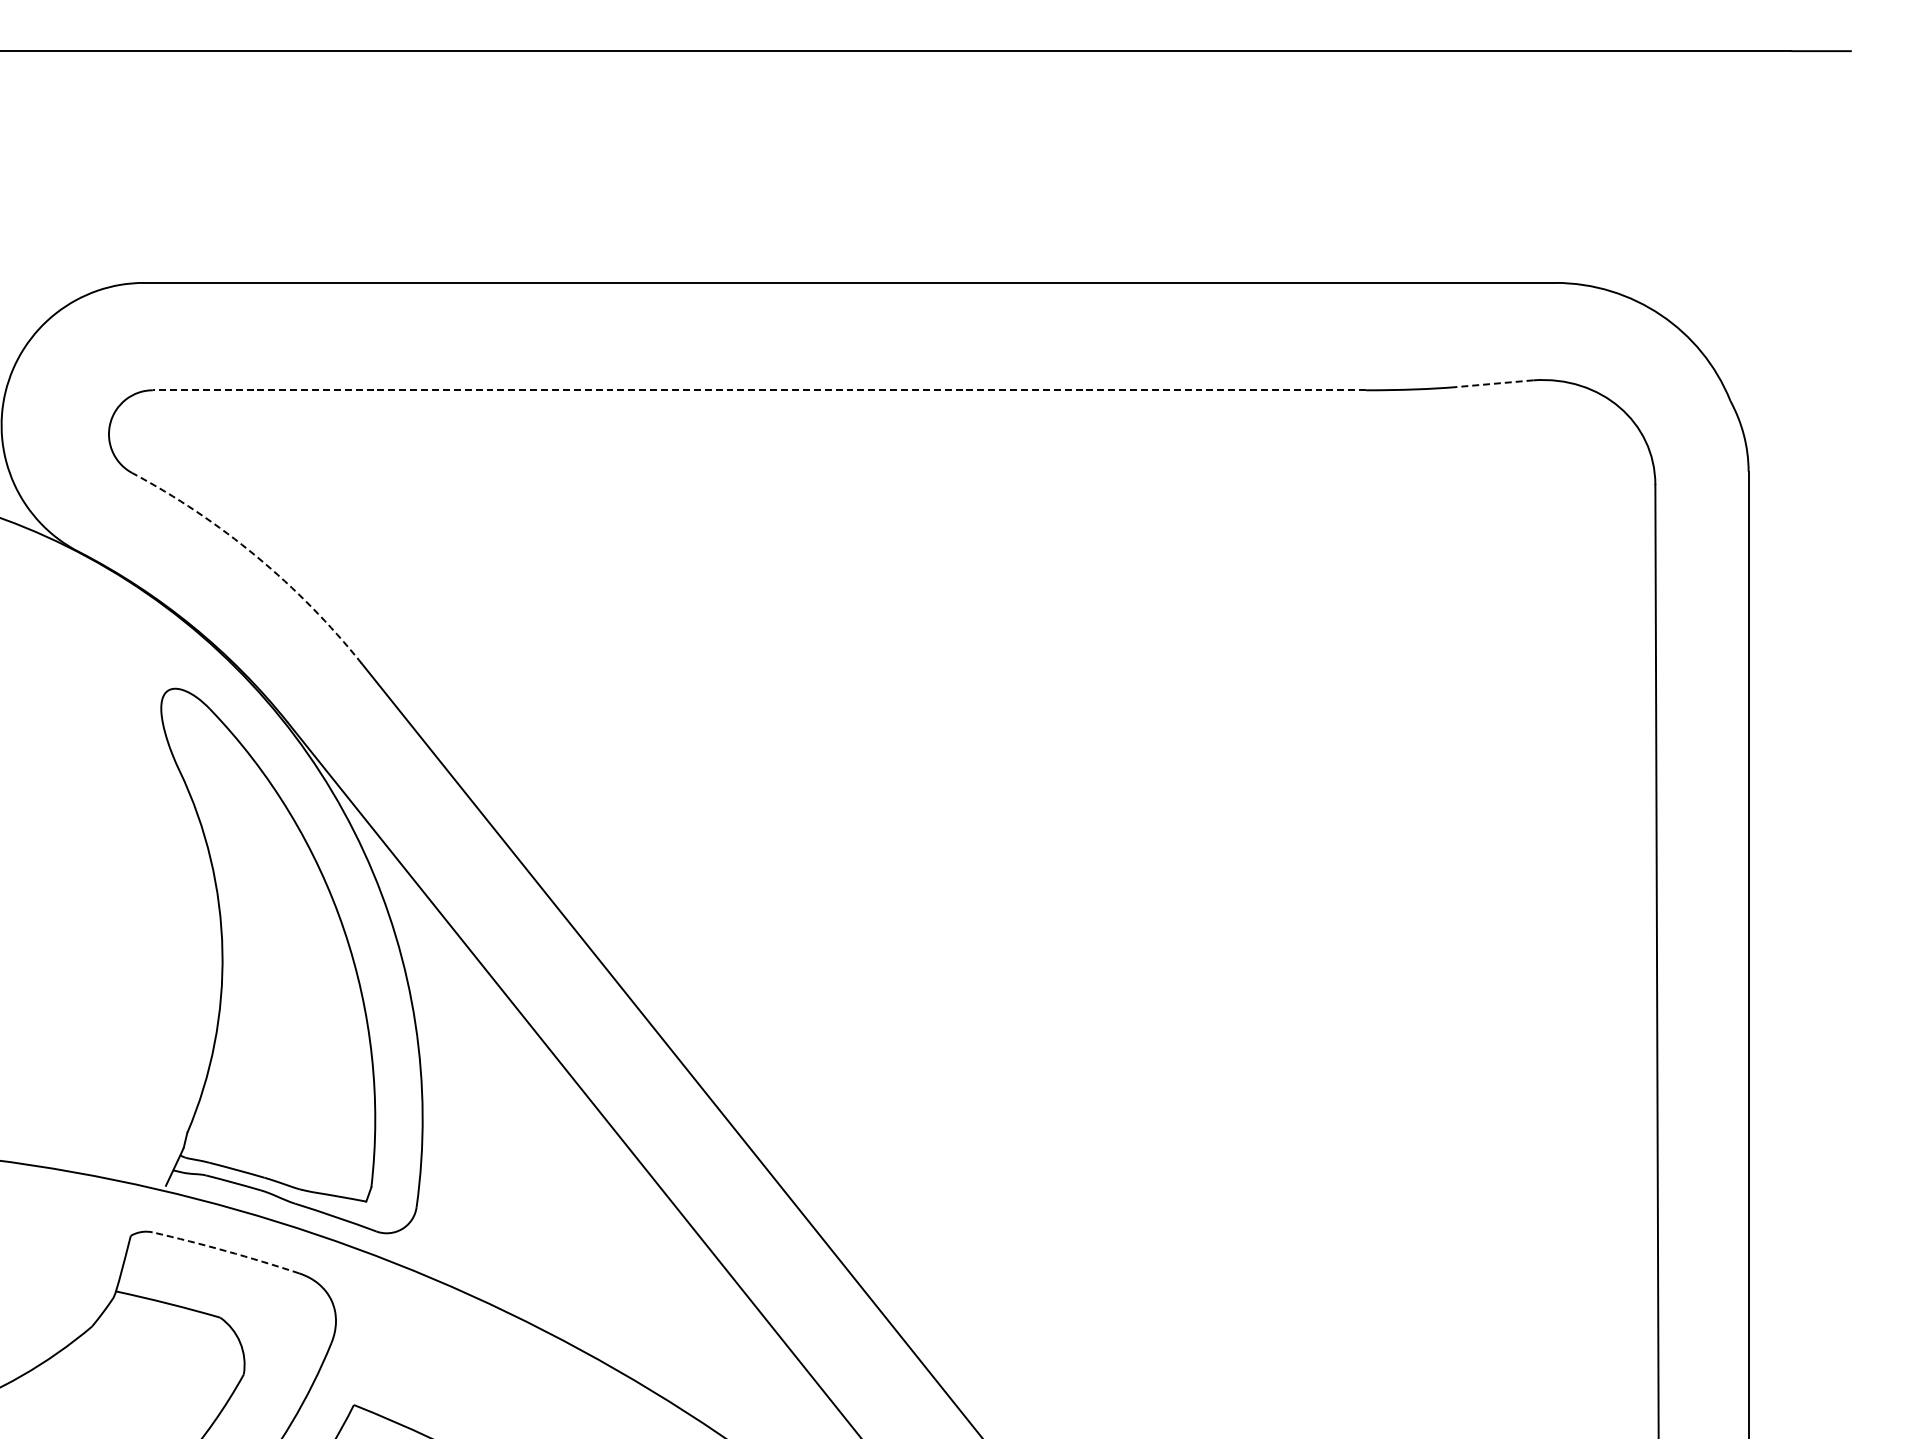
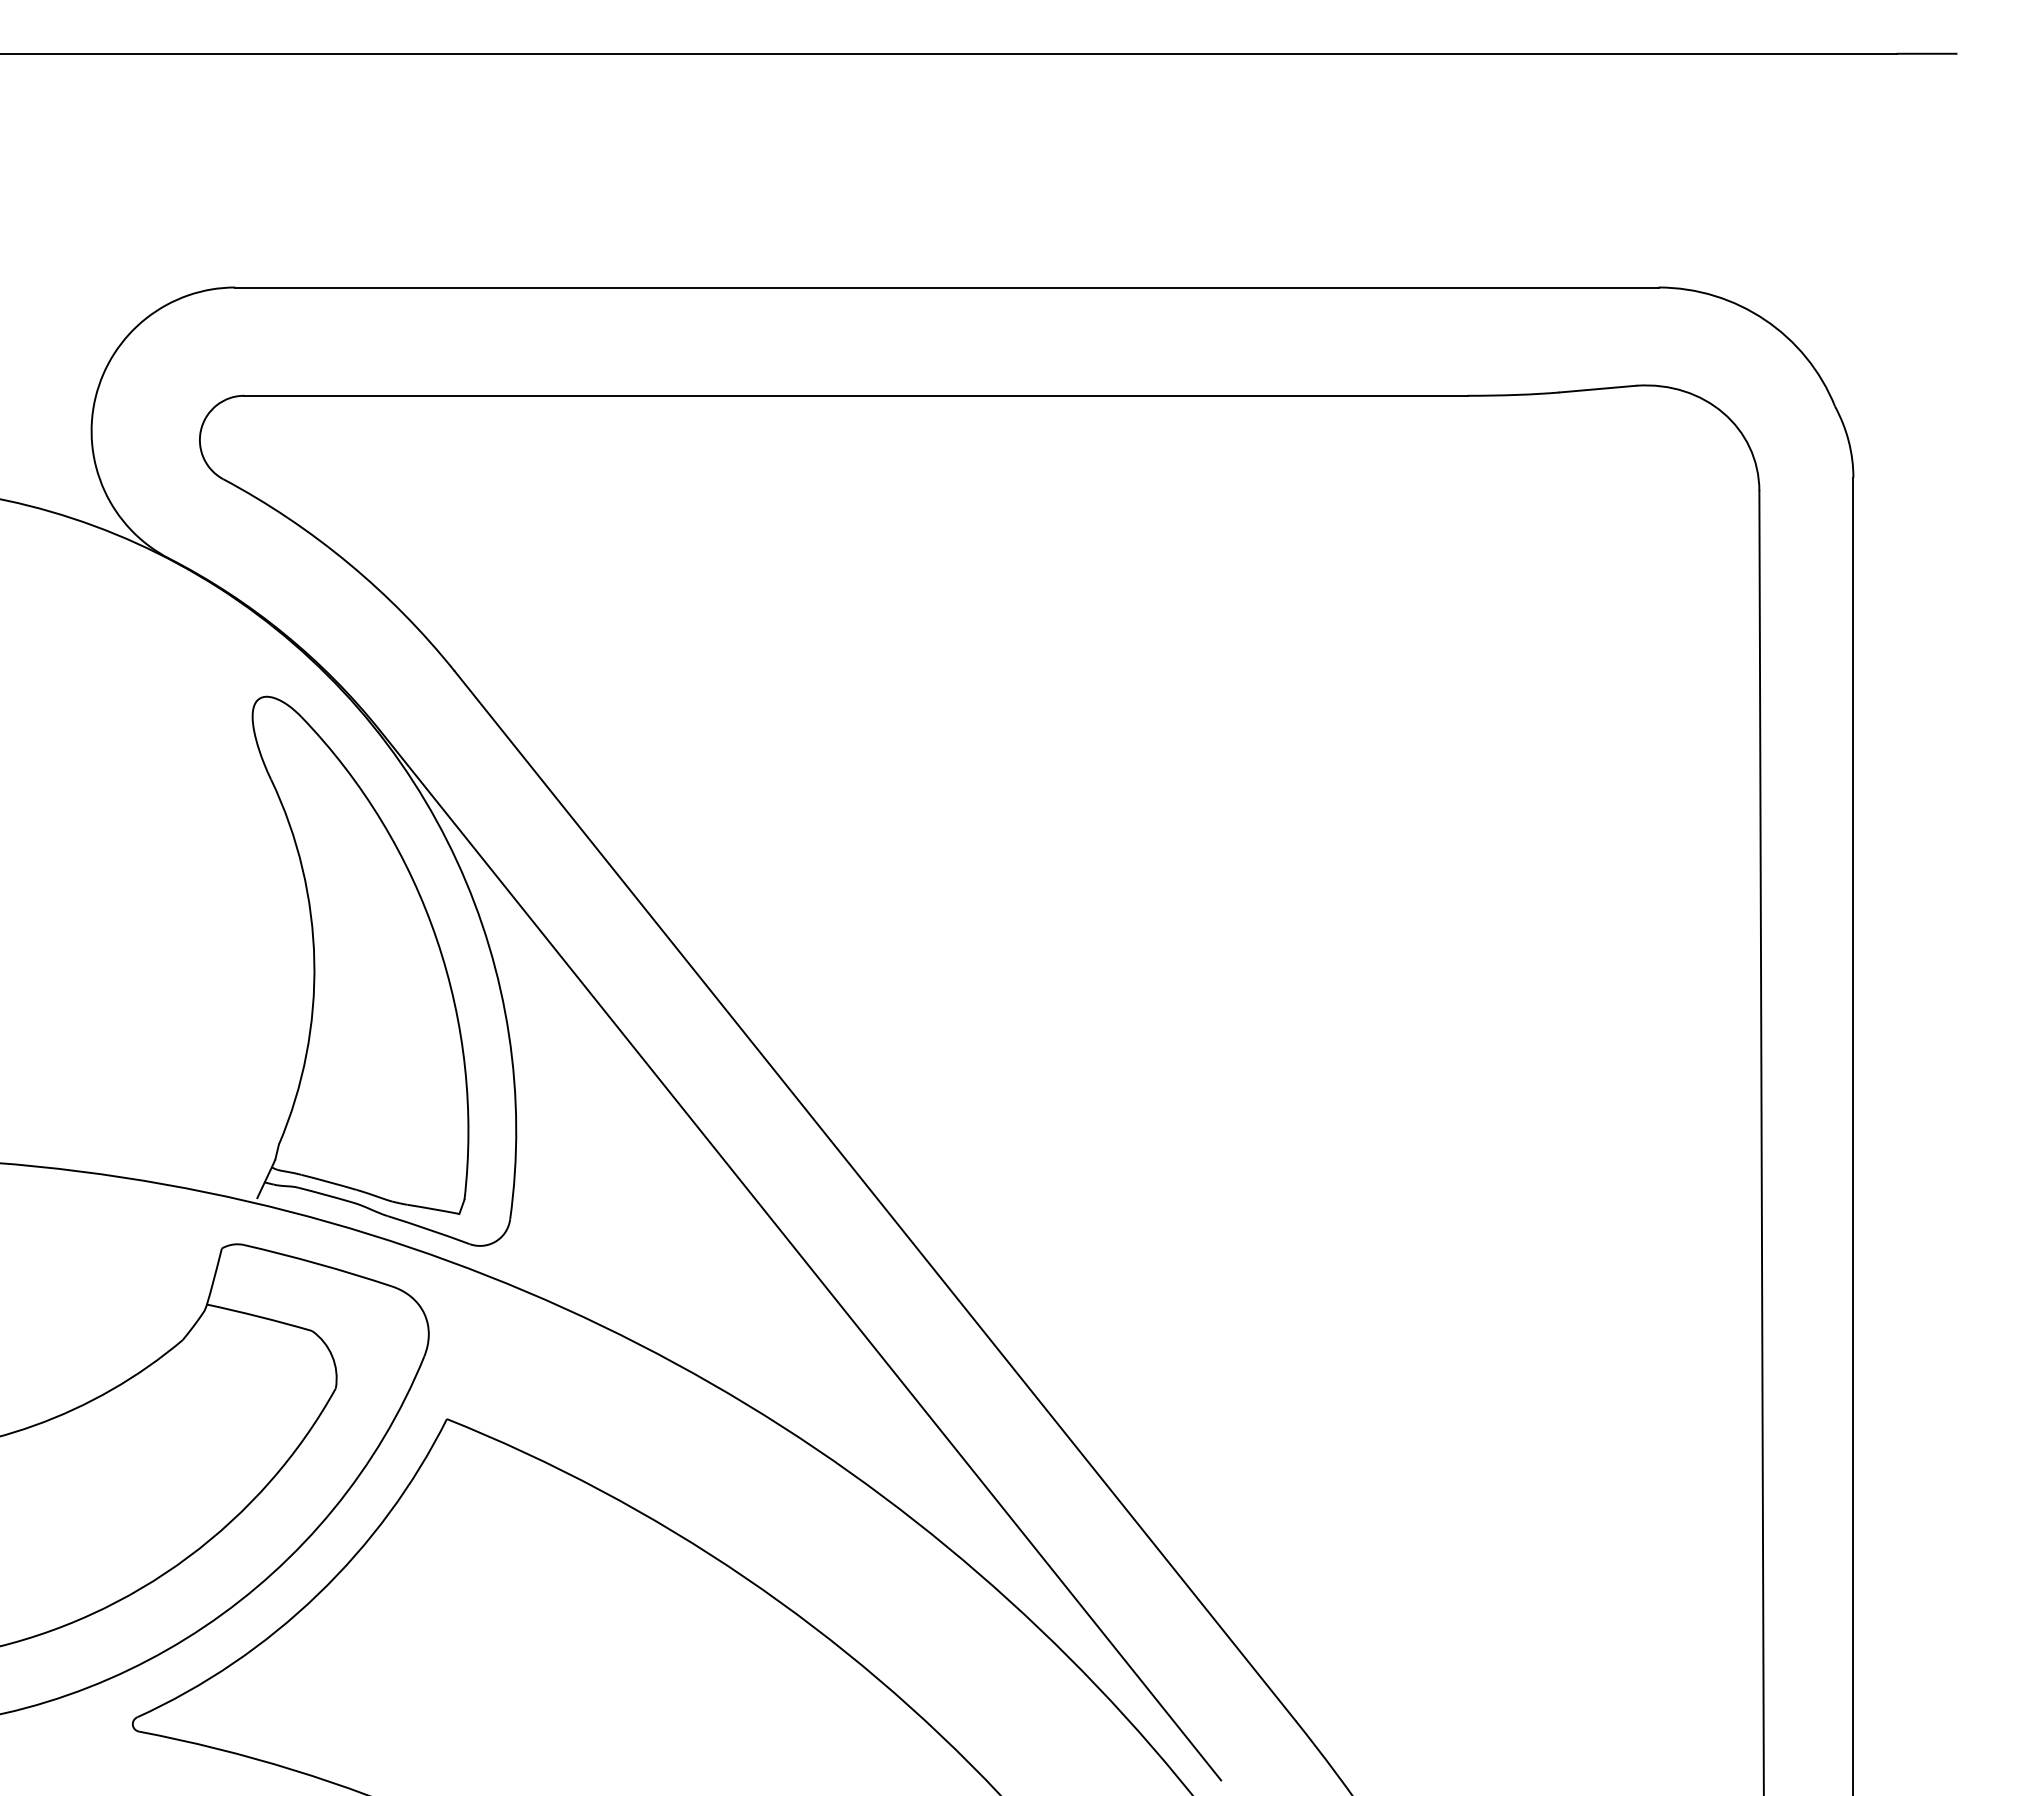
line: (1494, 384) -> (1597, 389), dashed -> solid
line: (759, 390) -> (855, 395), dashed -> solid
arc: (256, 556) -> (348, 563), dashed -> solid
arc: (226, 1250) -> (318, 1263), dashed -> solid

